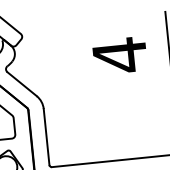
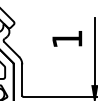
text: (120, 54) -> (67, 38), 4 -> 1

